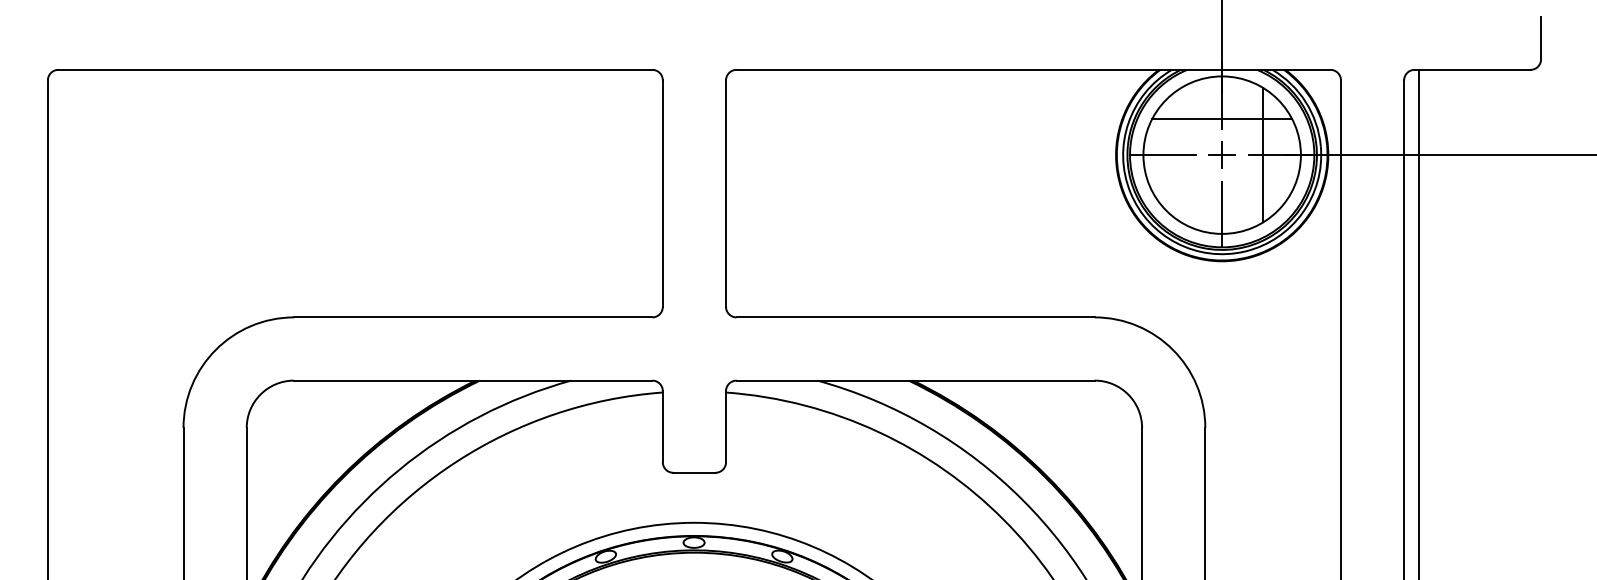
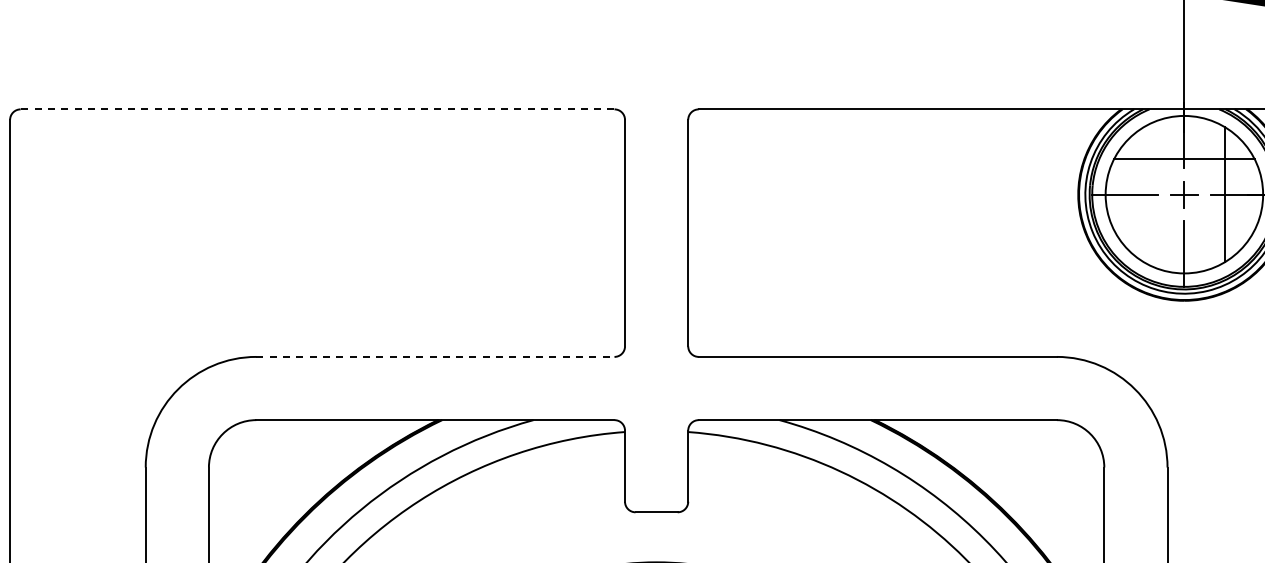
line: (355, 69) -> (317, 109), solid -> dashed
line: (473, 317) -> (435, 357), solid -> dashed

